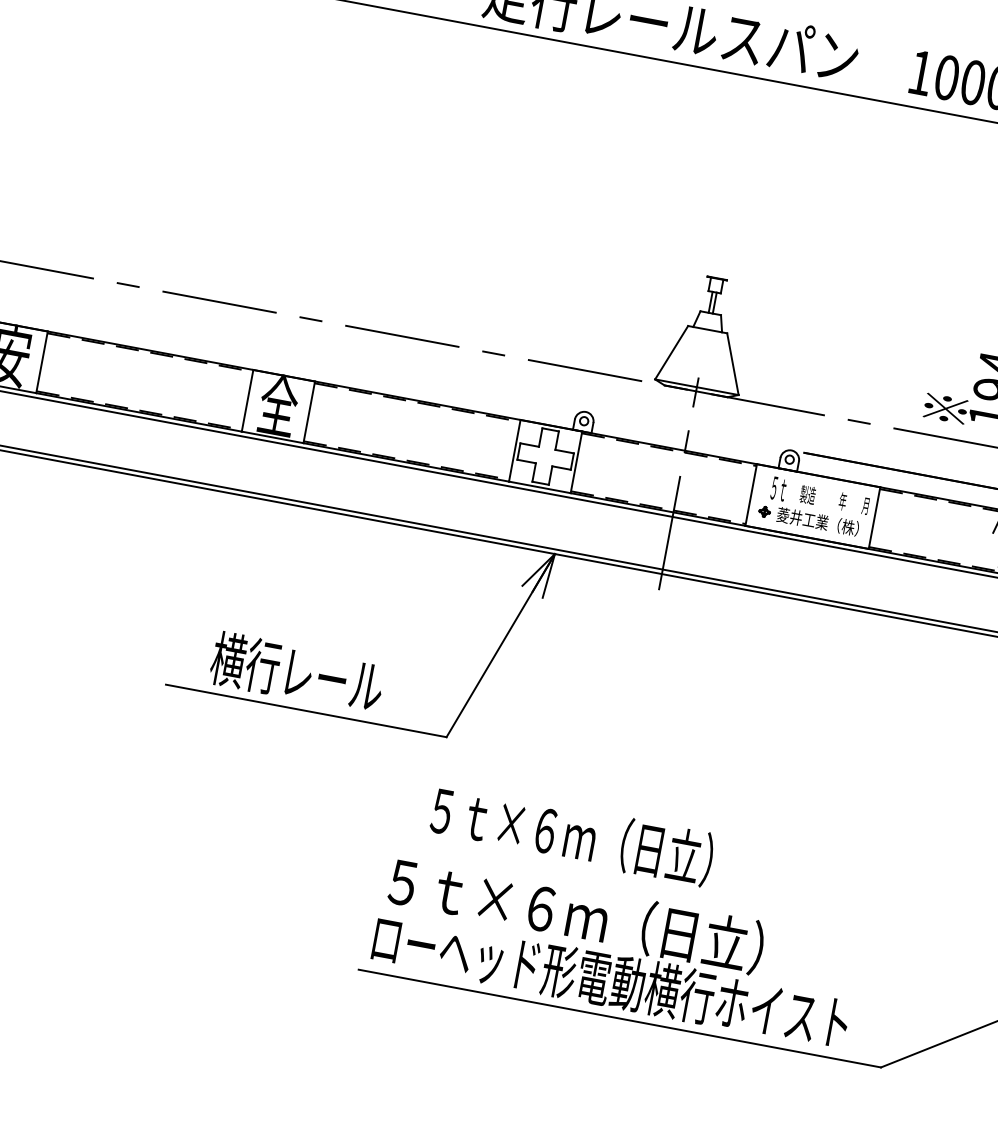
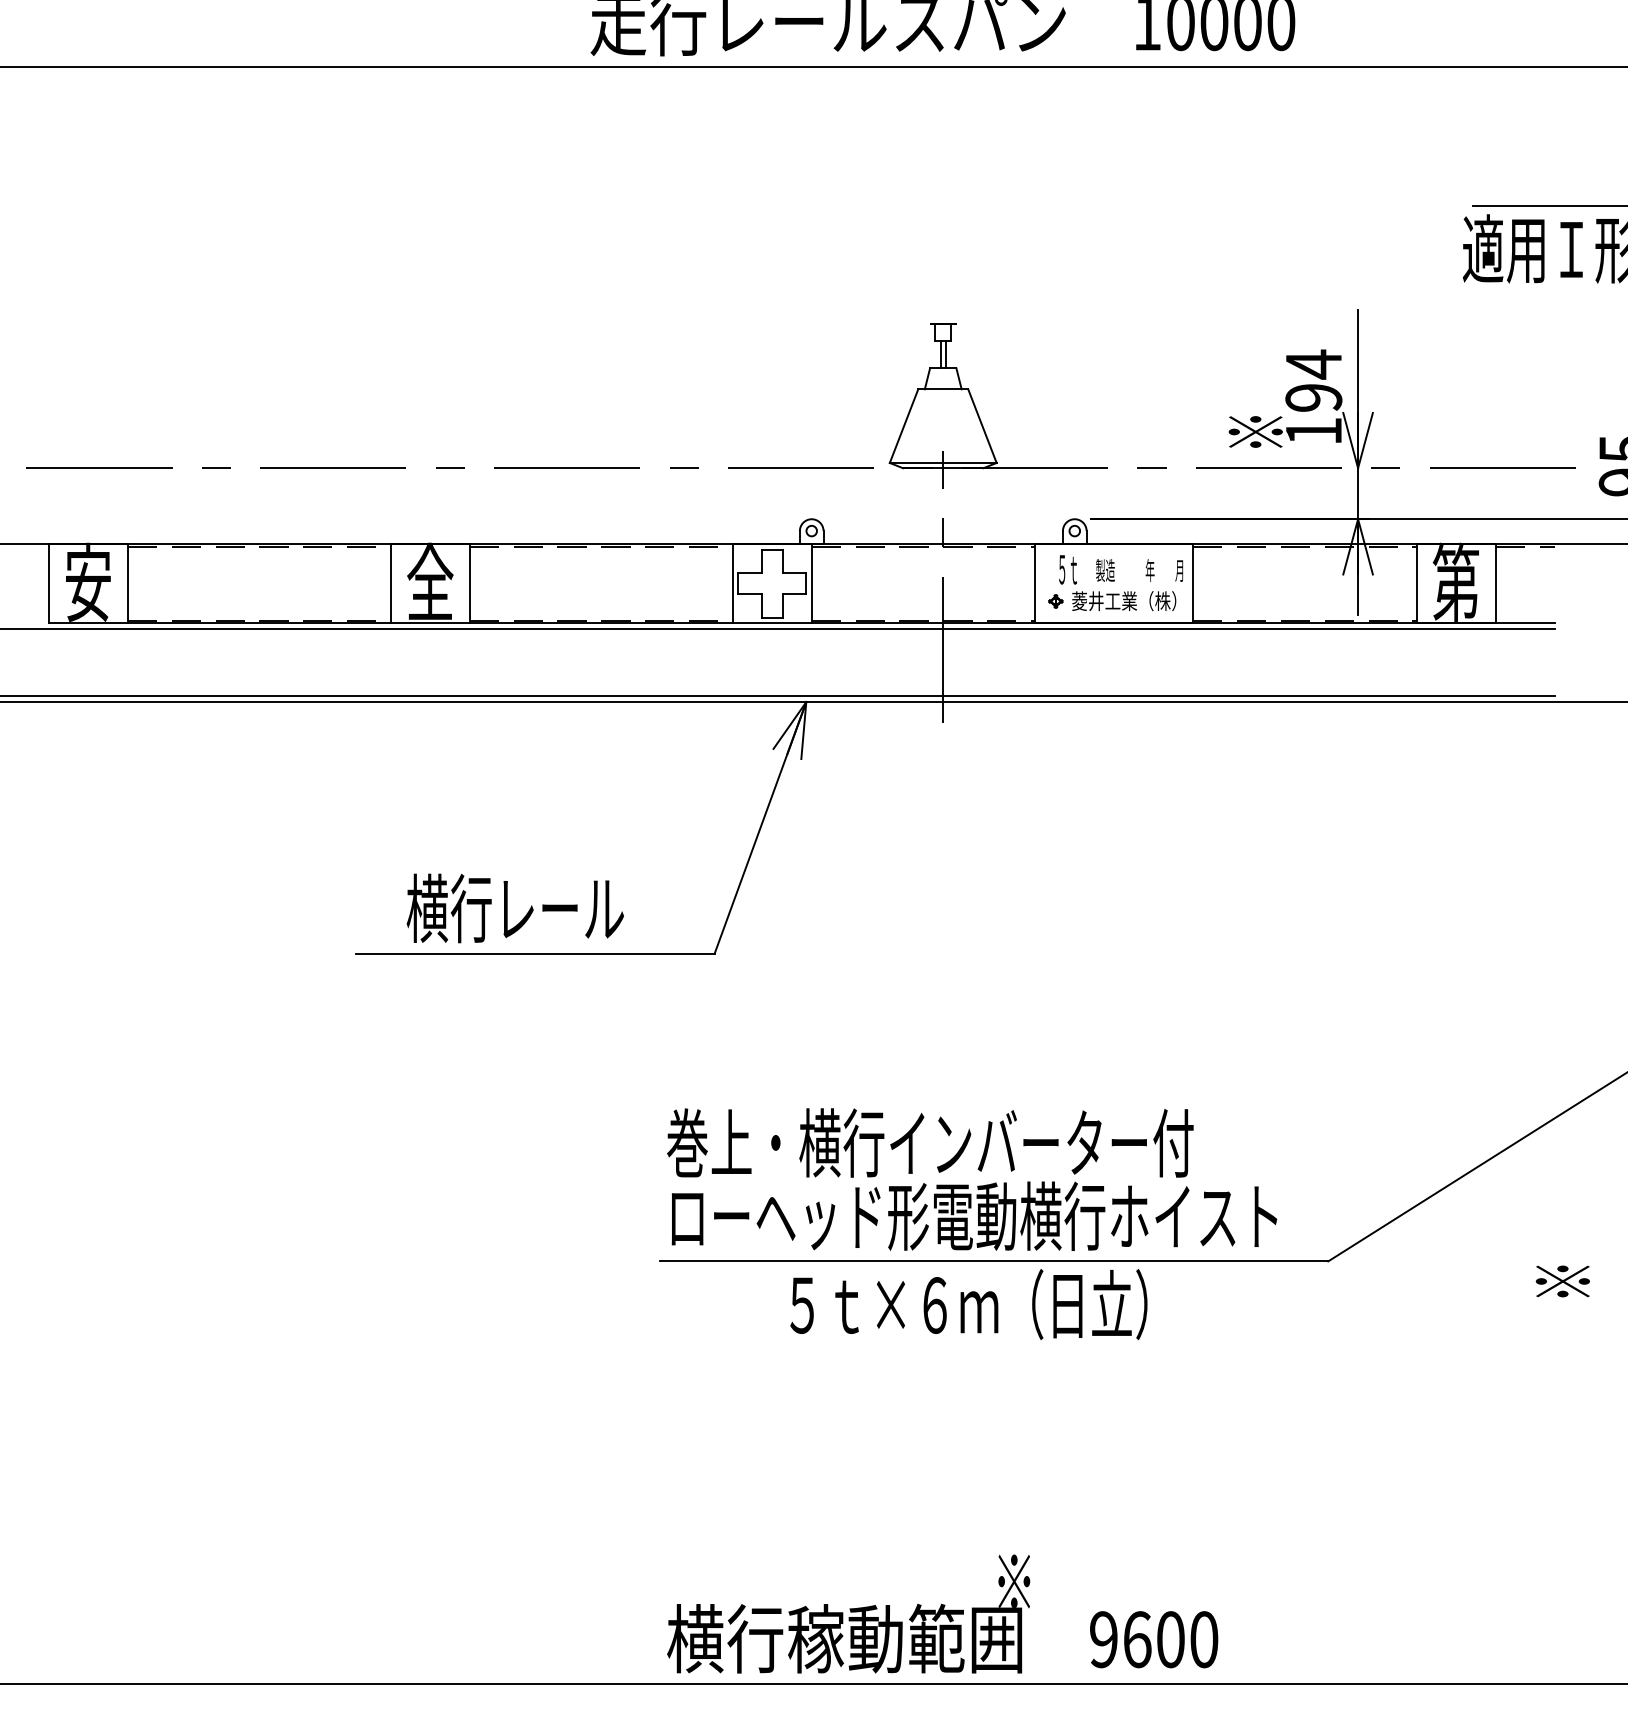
text: (572, 835) -> (968, 1304), moved
text: (587, 916) -> (930, 1142), ５ｔ×６ｍ（日立） -> 巻上・横行インバーター付

